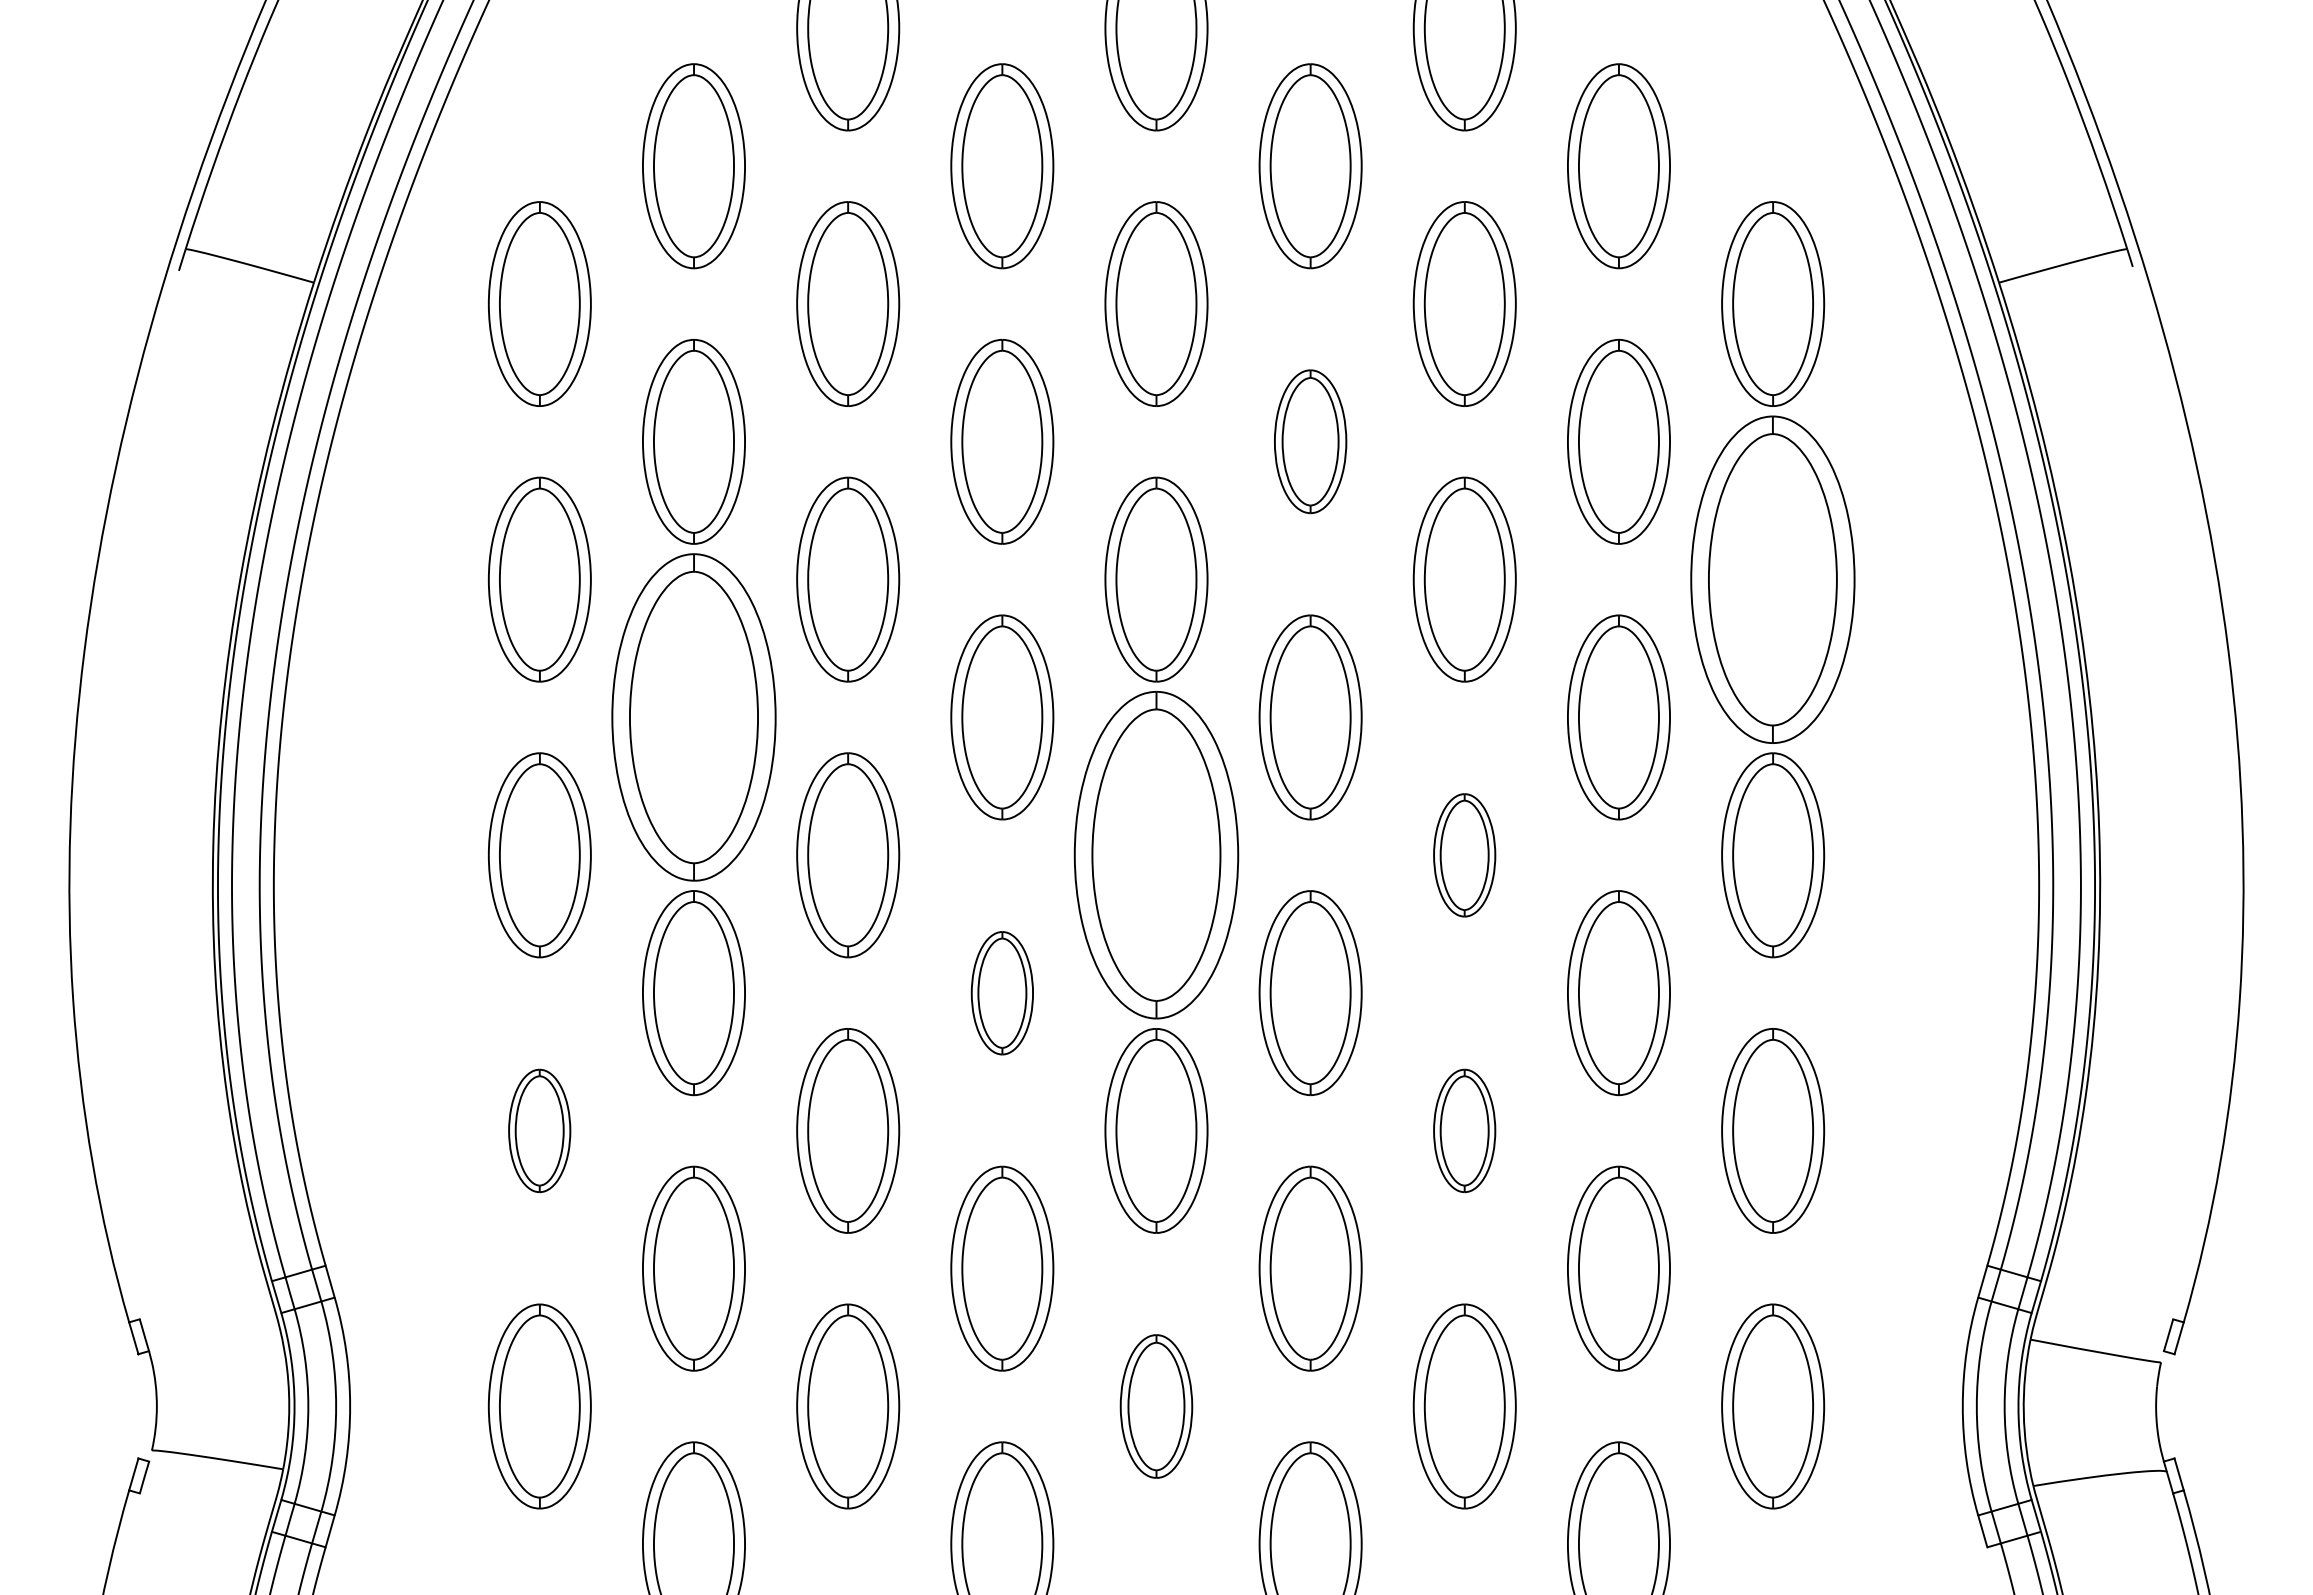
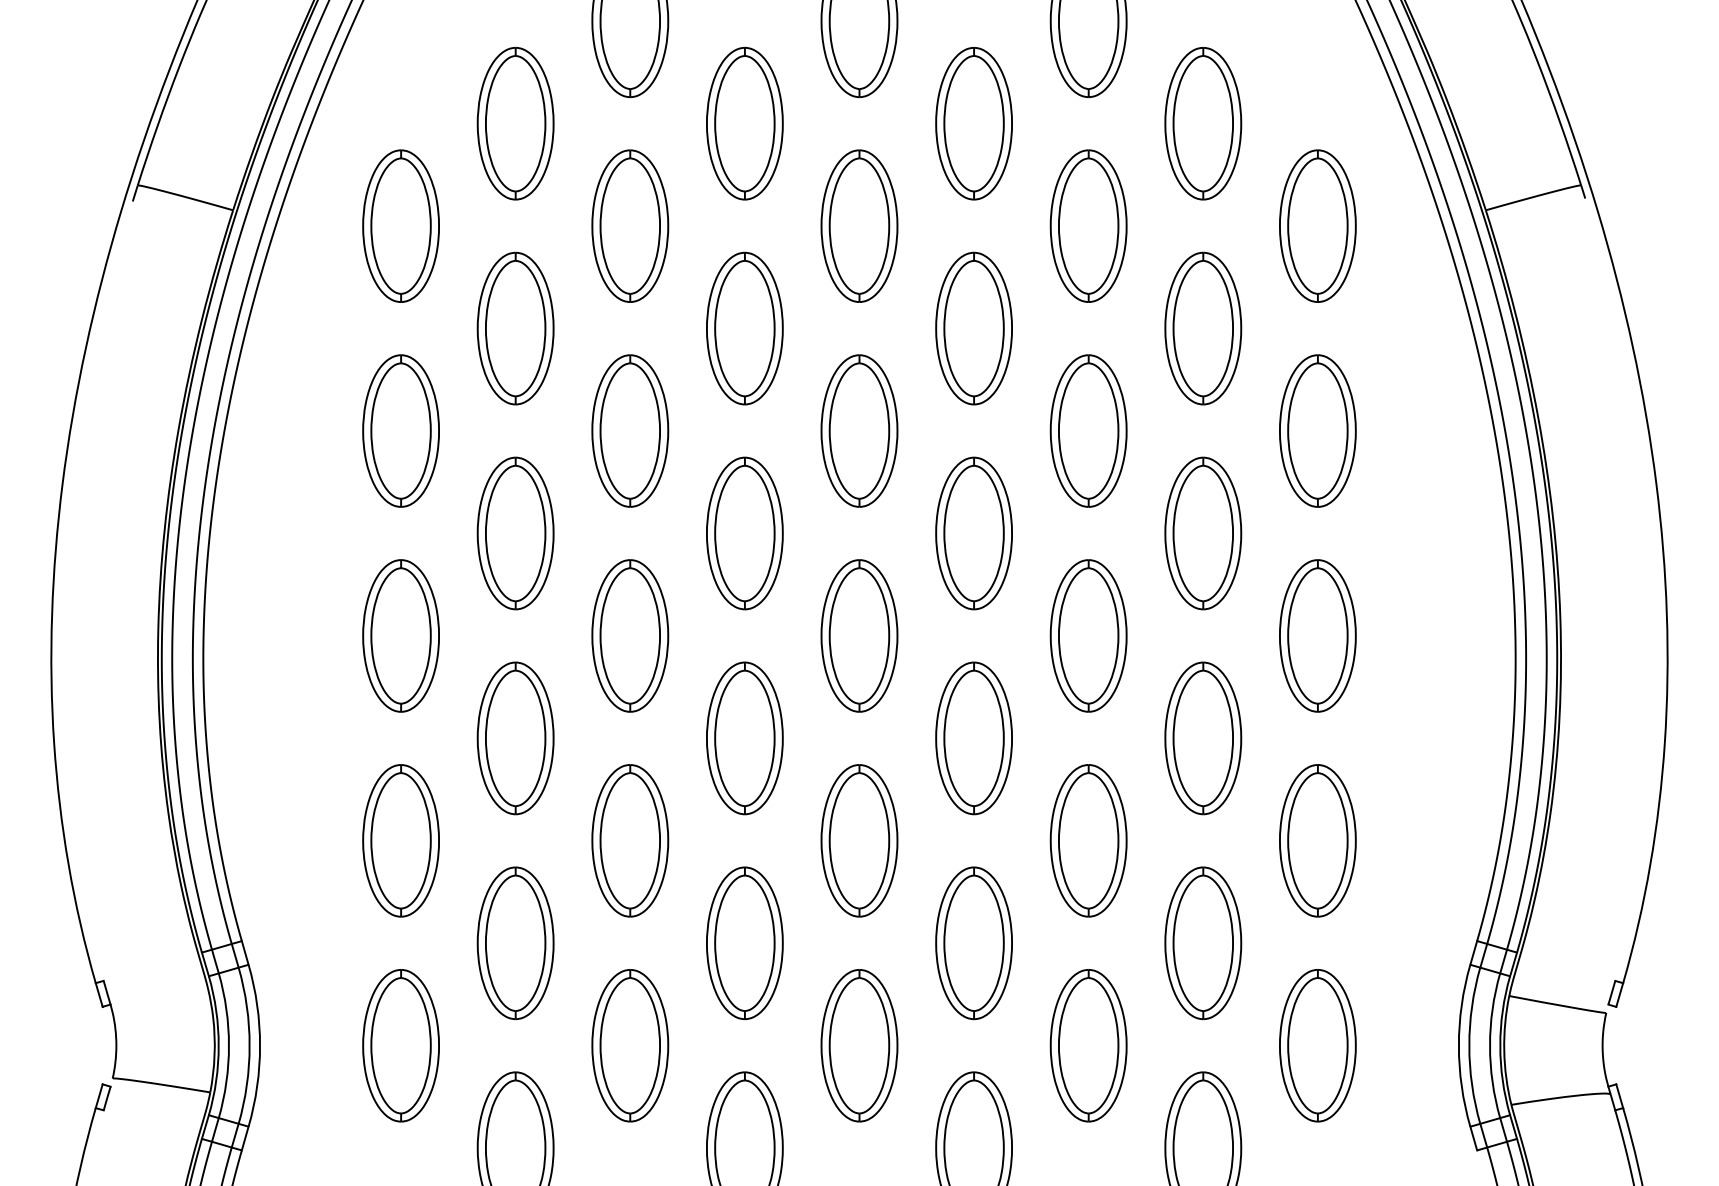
part: (1310, 441) -> (973, 328), size x1.43
part: (1773, 579) -> (1318, 430), size x0.62
part: (693, 717) -> (515, 533), size x0.62
part: (1156, 855) -> (859, 636), size x0.62
part: (1464, 855) -> (1088, 636), size x1.67
part: (1002, 993) -> (745, 738), size x1.67
part: (539, 1130) -> (400, 840), size x1.67
part: (1464, 1130) -> (1088, 840), size x1.67
part: (1156, 1406) -> (859, 1045), size x1.43

